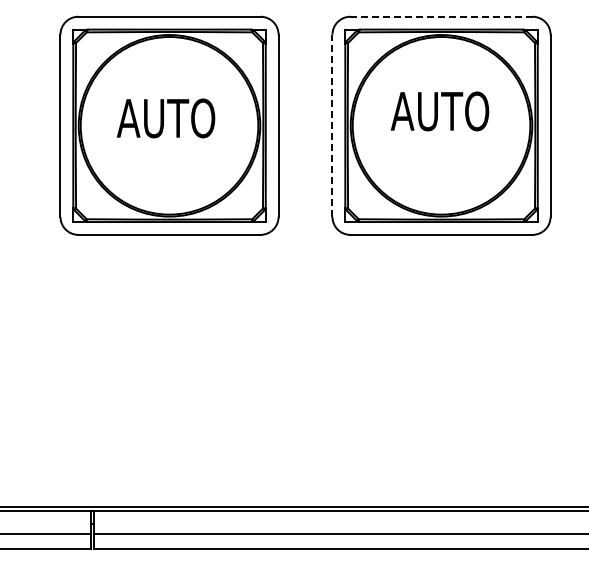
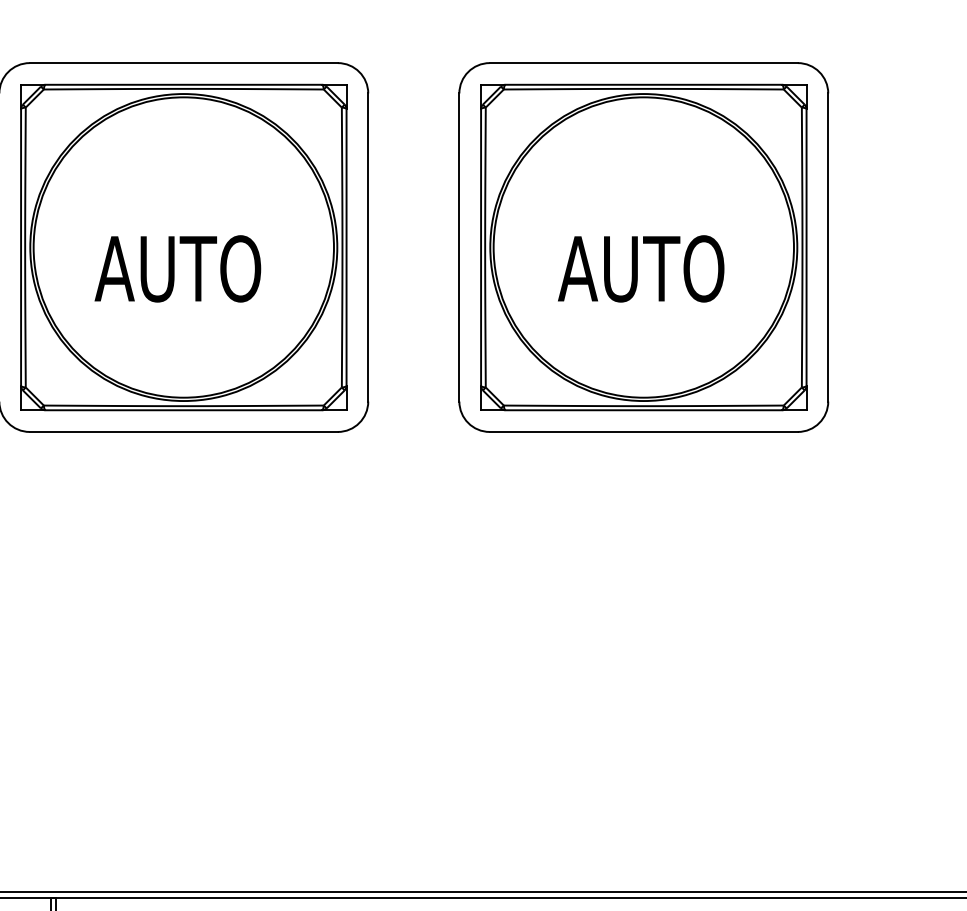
line: (442, 16) -> (645, 62), dashed -> solid
text: (439, 111) -> (640, 268), moved
text: (165, 118) -> (177, 268), moved
line: (332, 125) -> (459, 246), dashed -> solid

